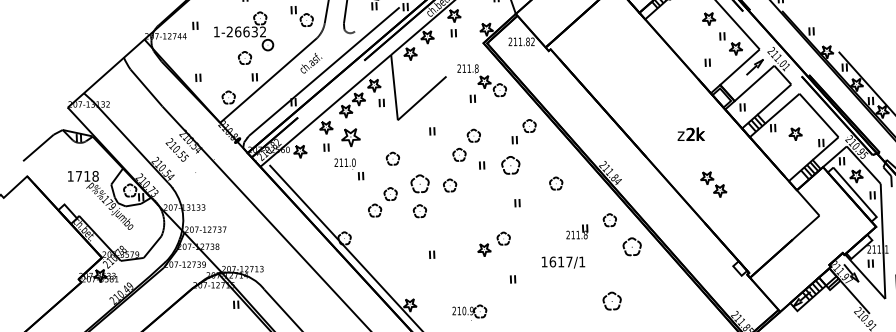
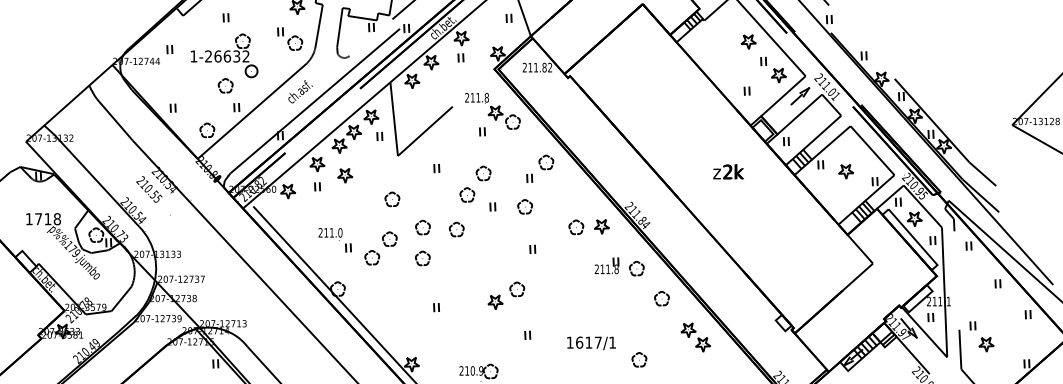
part: (351, 137) -> (345, 175), size x0.71
part: (510, 165) -> (524, 206), size x0.71
part: (348, 169) -> (334, 240), moved
part: (578, 182) -> (601, 226), added
part: (419, 183) -> (422, 227), size x0.71
part: (713, 184) -> (695, 337), moved
part: (576, 231) -> (606, 265), moved
part: (631, 246) -> (661, 298), size x0.71
text: (563, 262) -> (591, 343), moved
part: (612, 300) -> (639, 359), size x0.71

